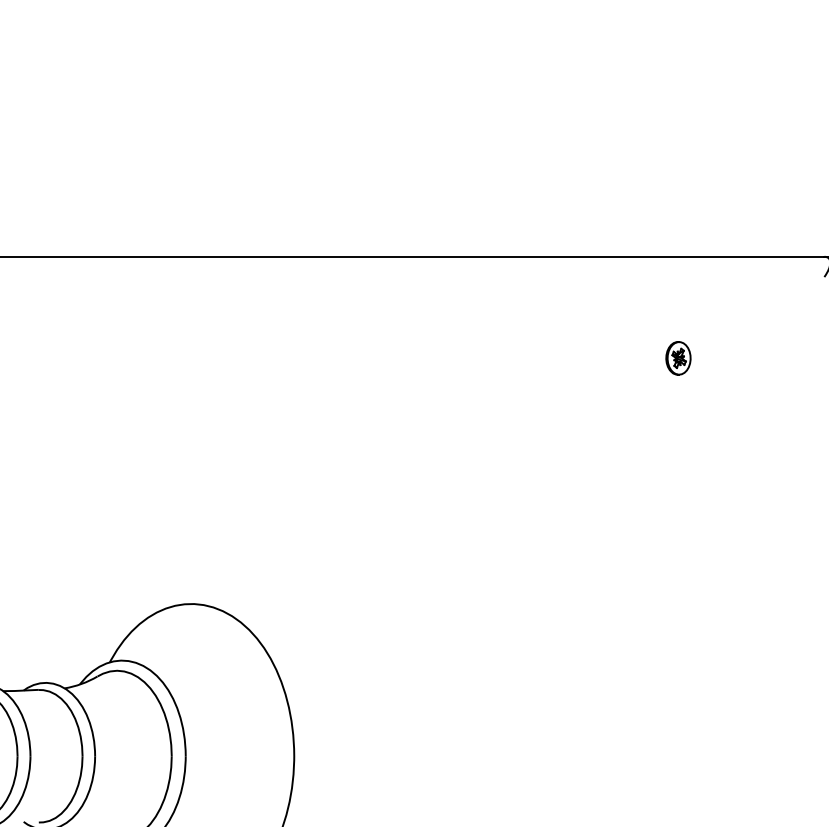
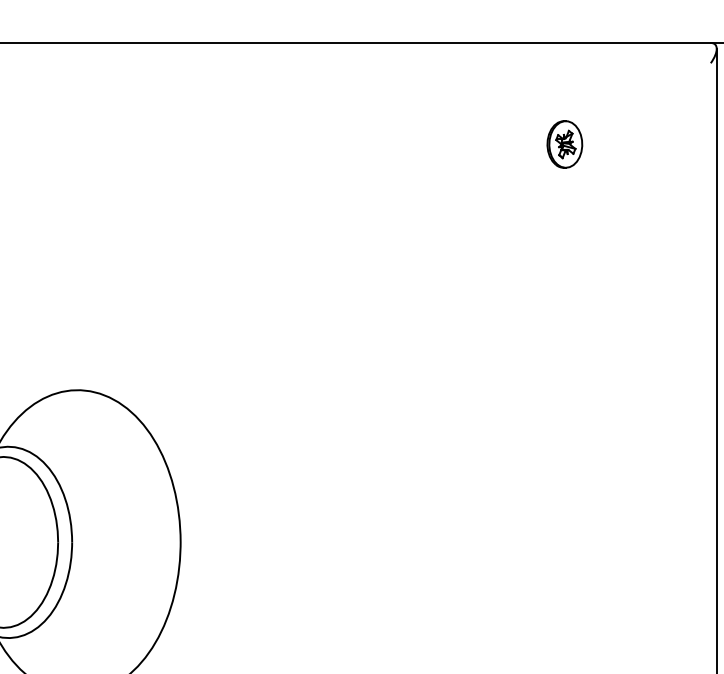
part: (678, 358) -> (564, 144), size x1.43

